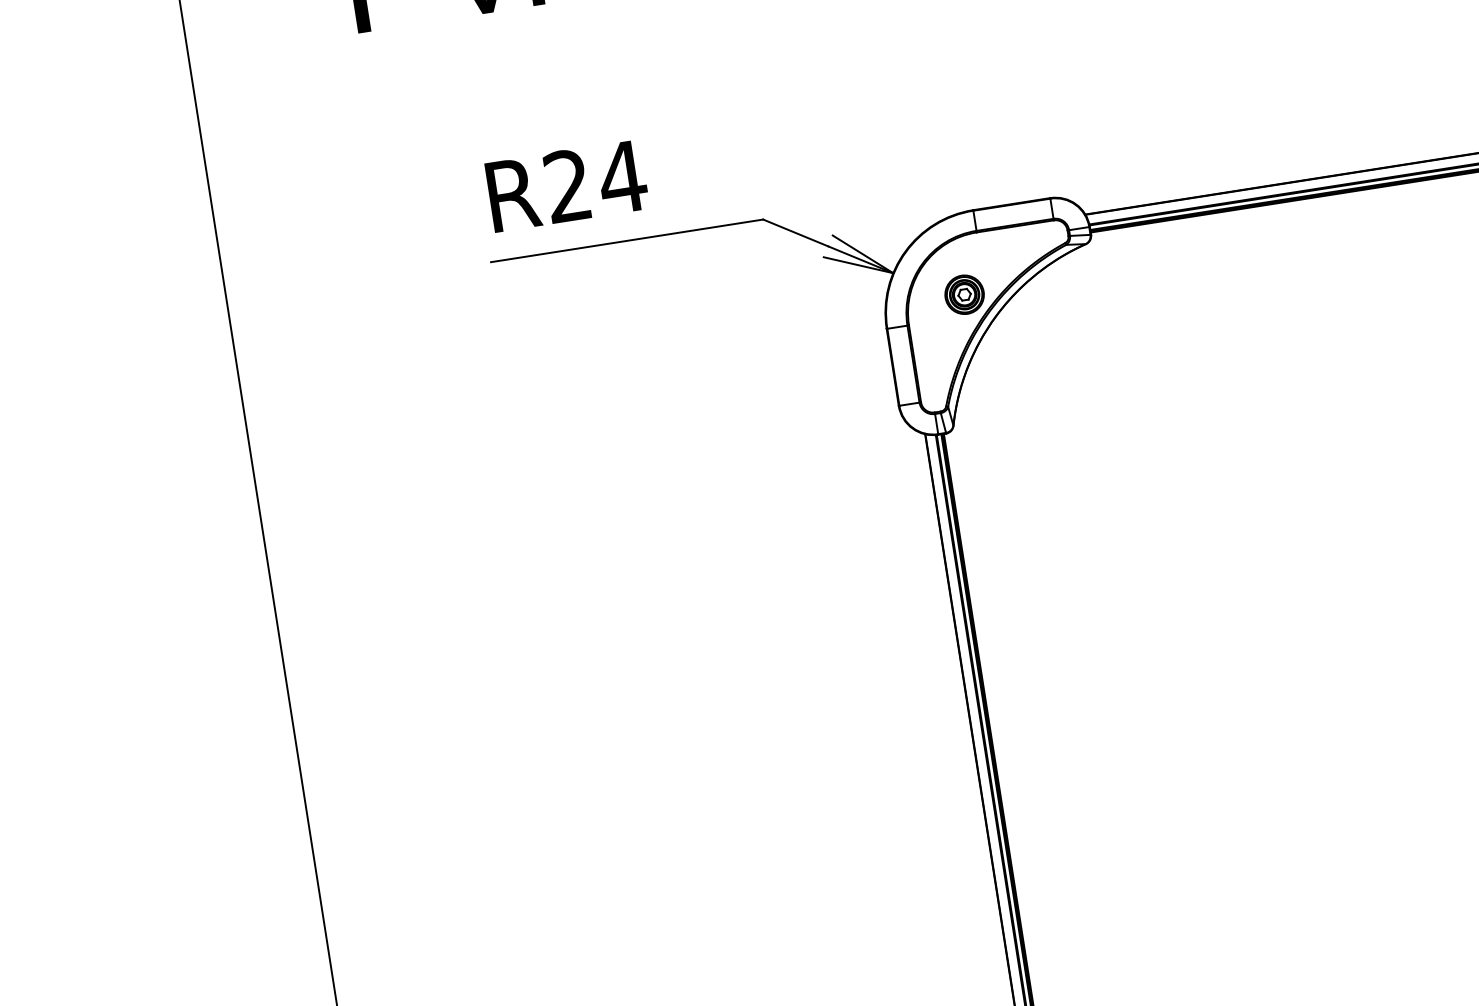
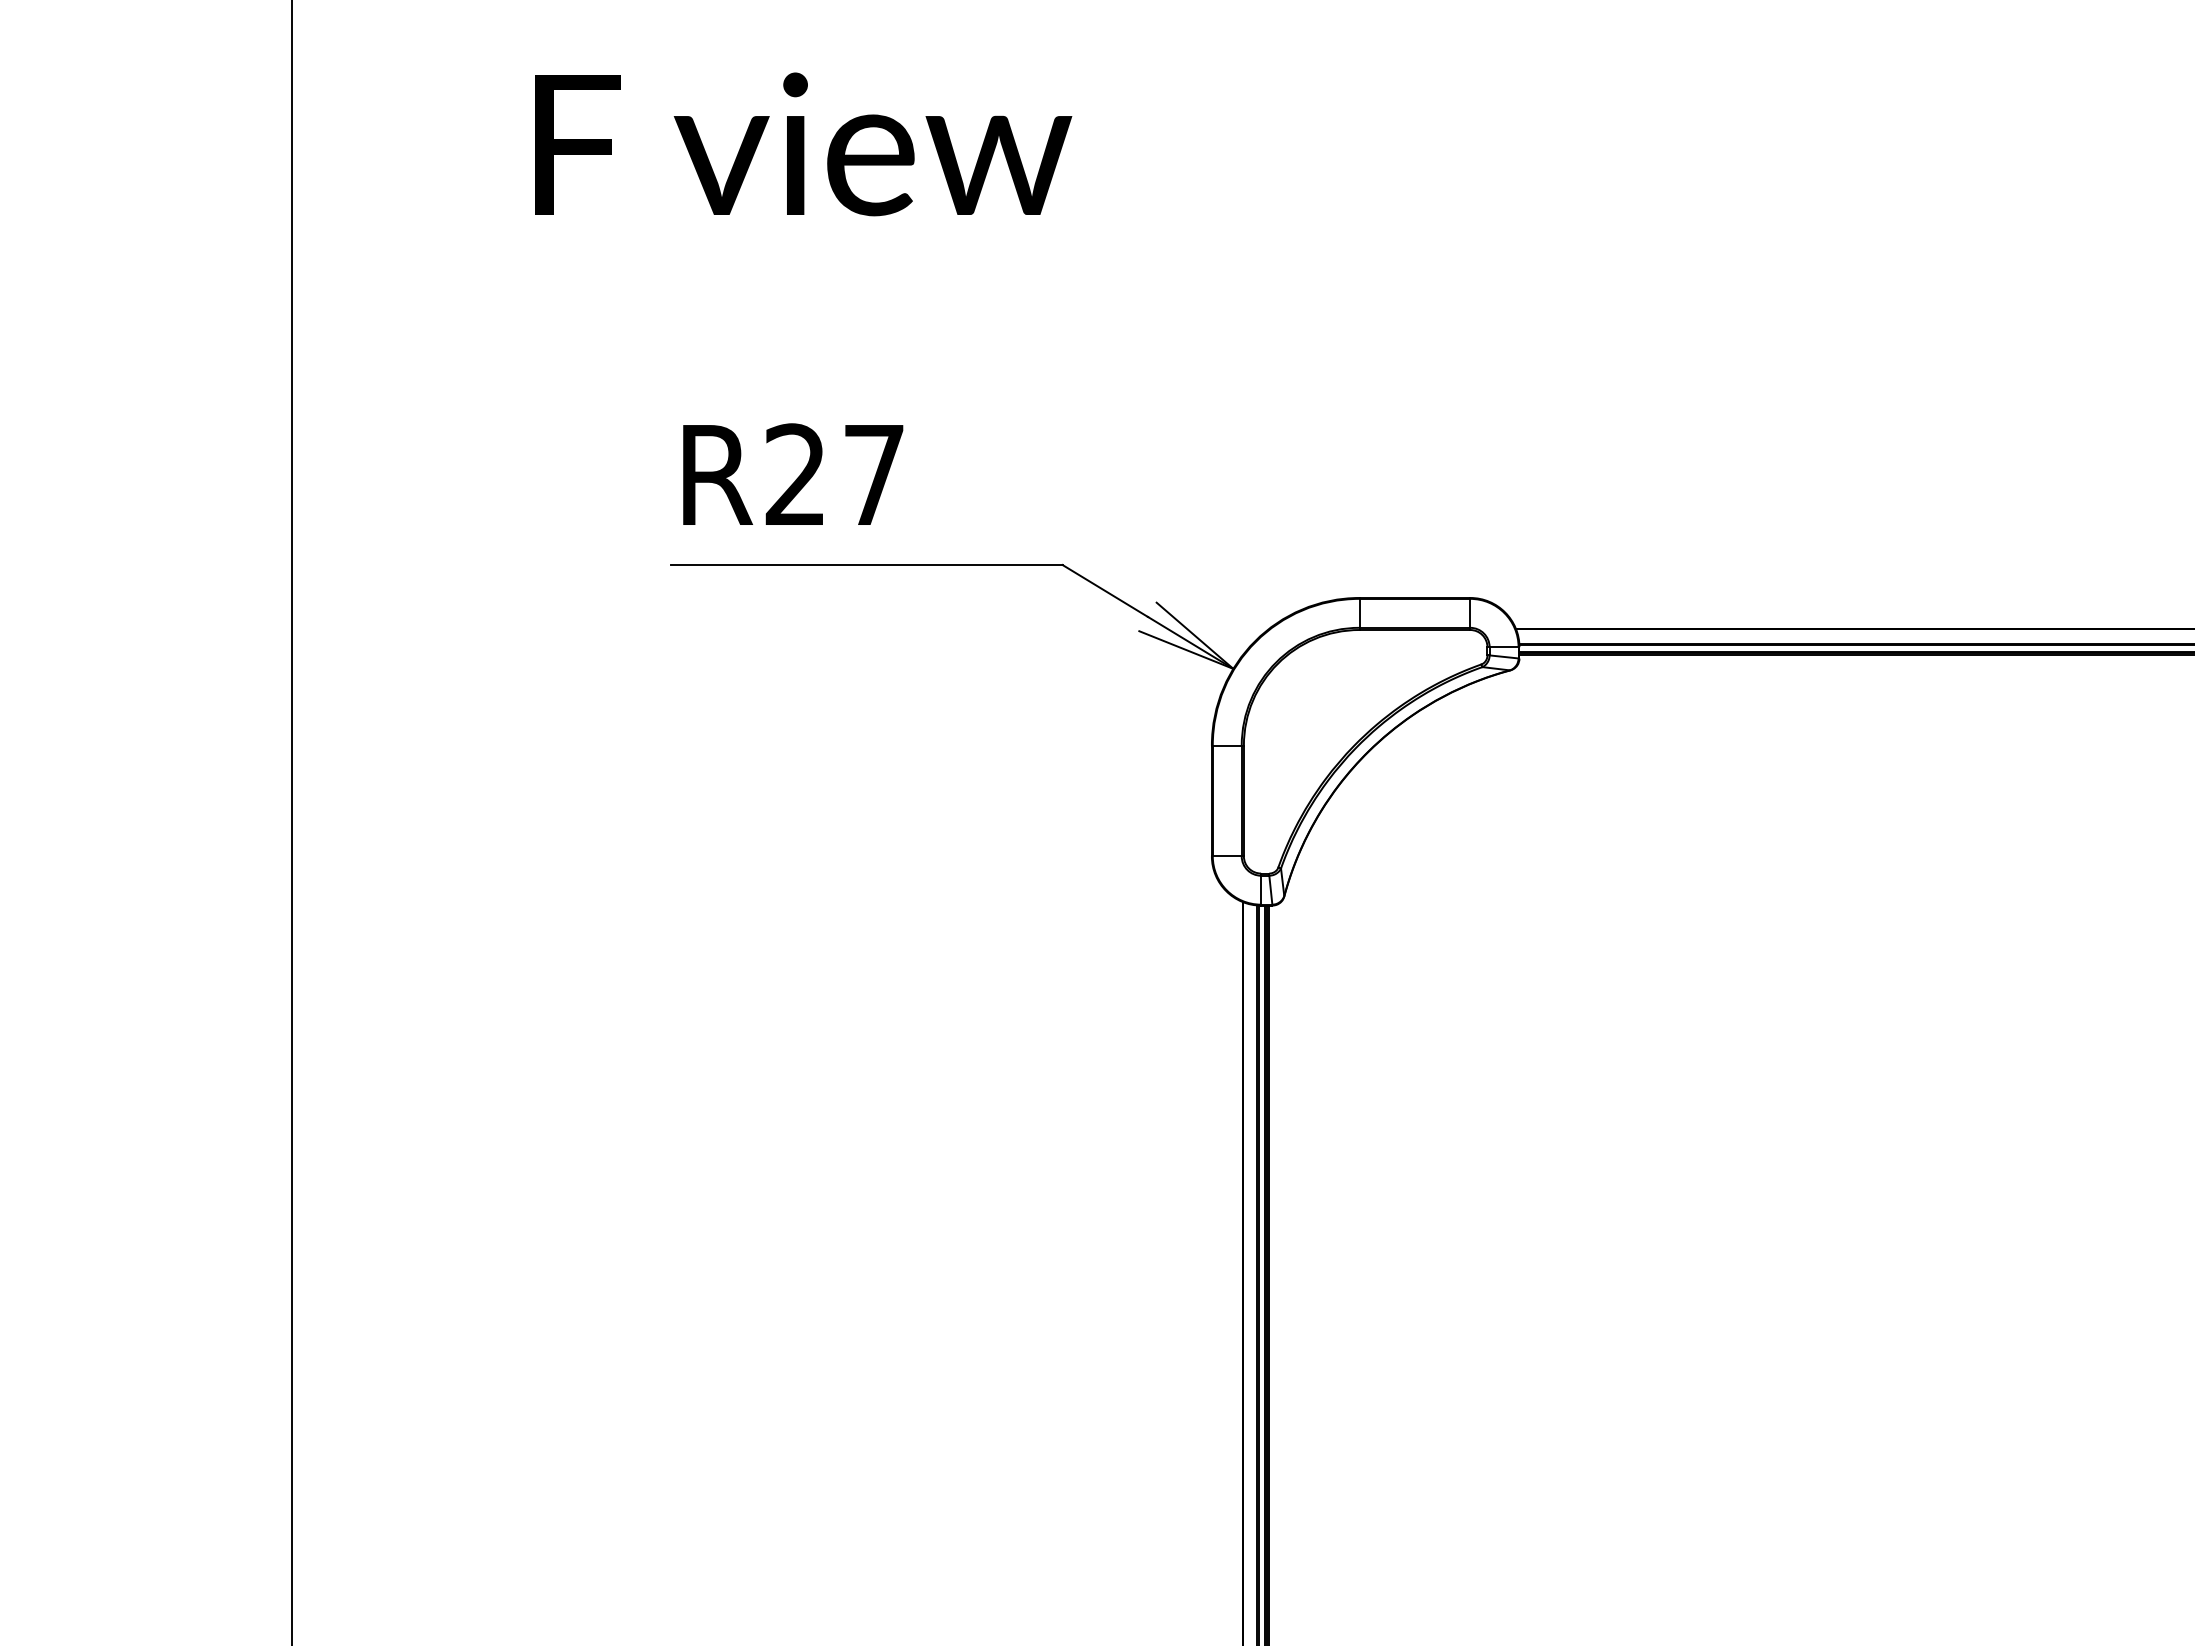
text: (621, 177) -> (873, 474), R24 -> R27
part: (964, 294) -> (1328, 714), removed

